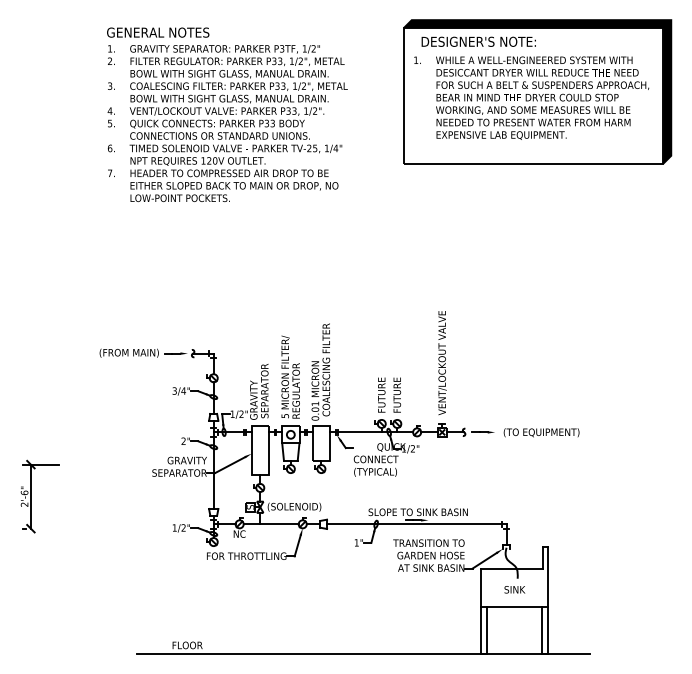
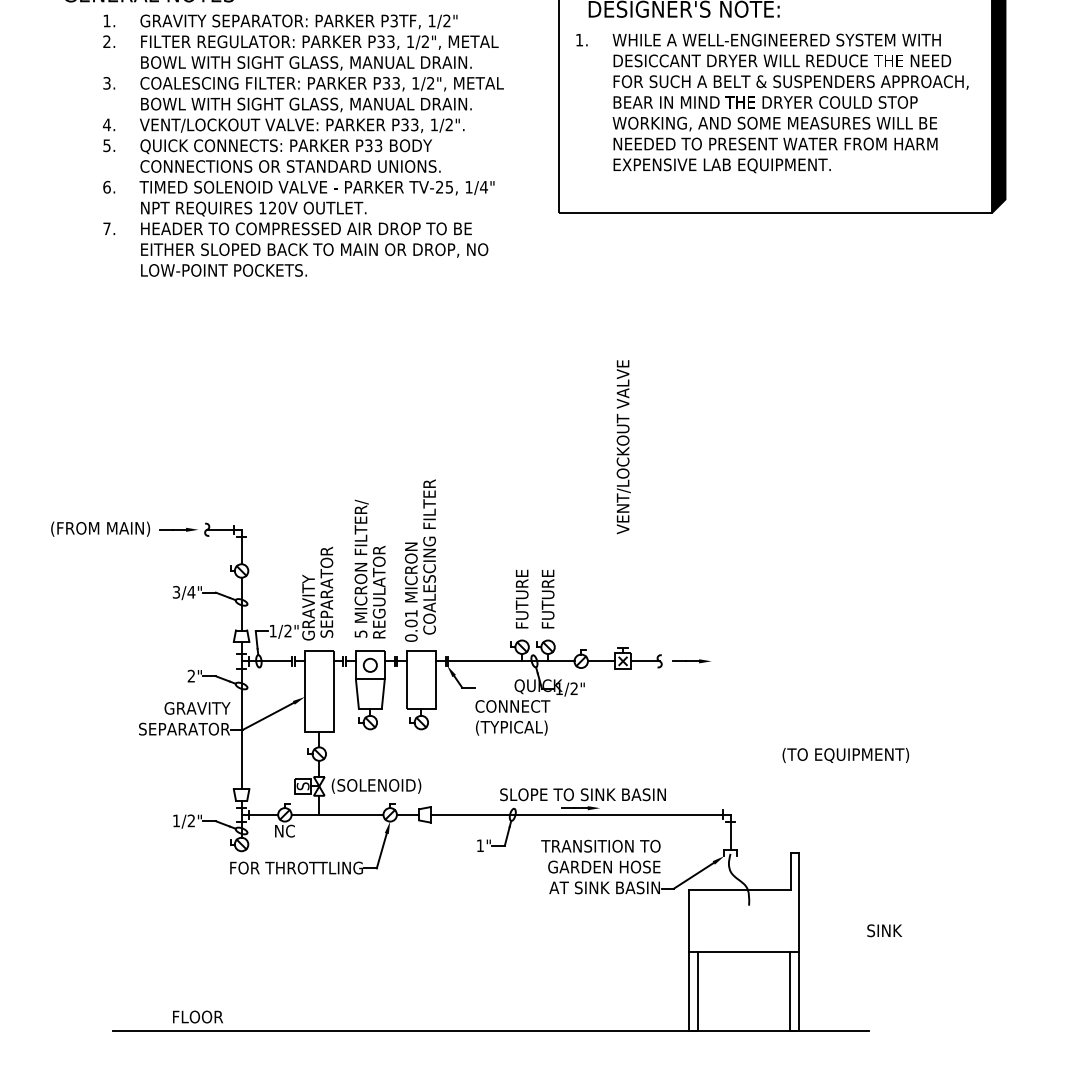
text: (227, 123) -> (302, 145), moved
text: (442, 363) -> (623, 447), moved
text: (541, 432) -> (845, 755), moved
text: (514, 589) -> (884, 930), moved

